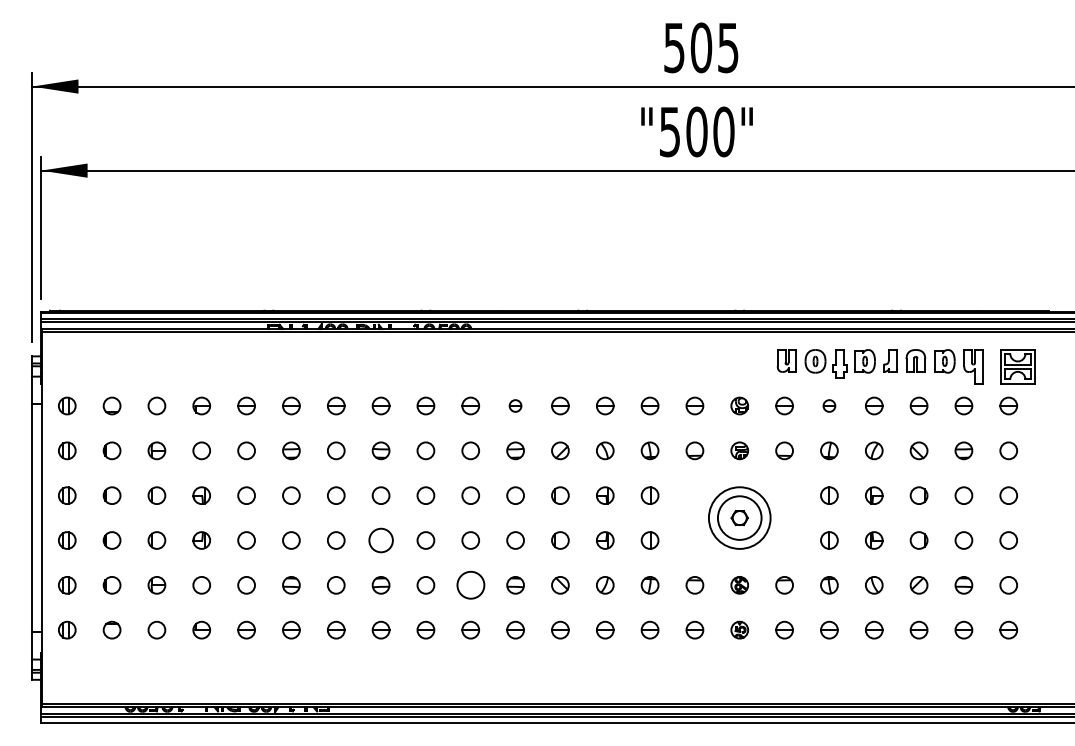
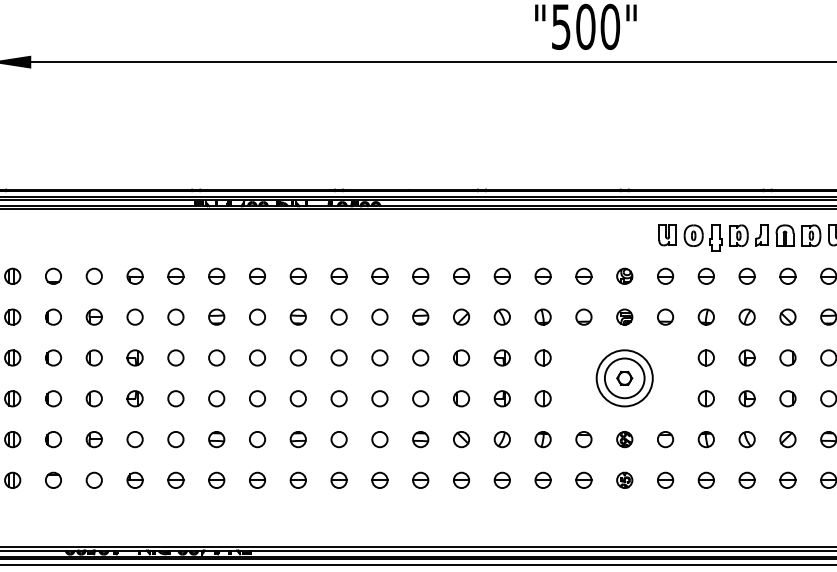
part: (515, 405) -> (420, 275), size x1.43
part: (829, 405) -> (706, 275), size x1.43
circle: (380, 540) -> (297, 398), size x0.71
circle: (470, 585) -> (379, 439), size x0.62

